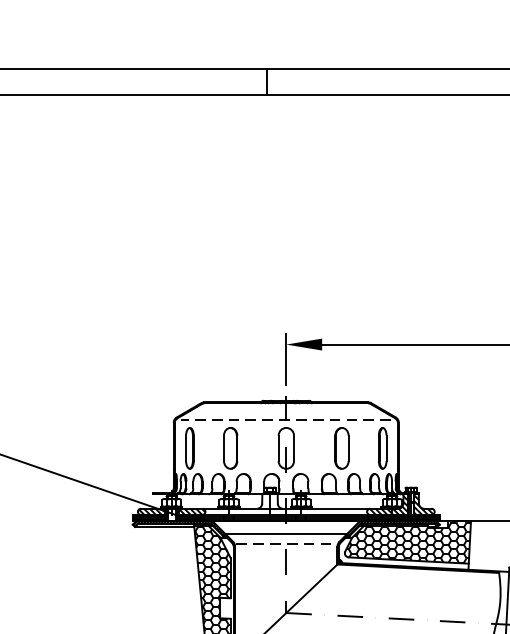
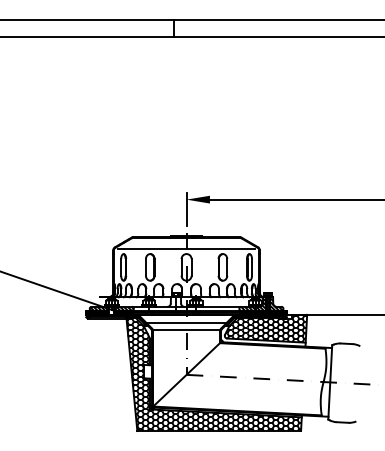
line: (286, 419) -> (186, 248), dashed -> solid
line: (286, 543) -> (186, 329), dashed -> solid

